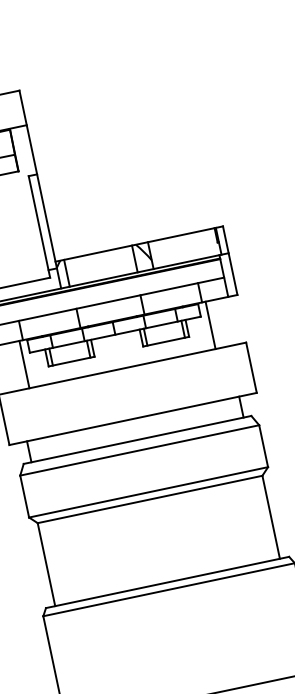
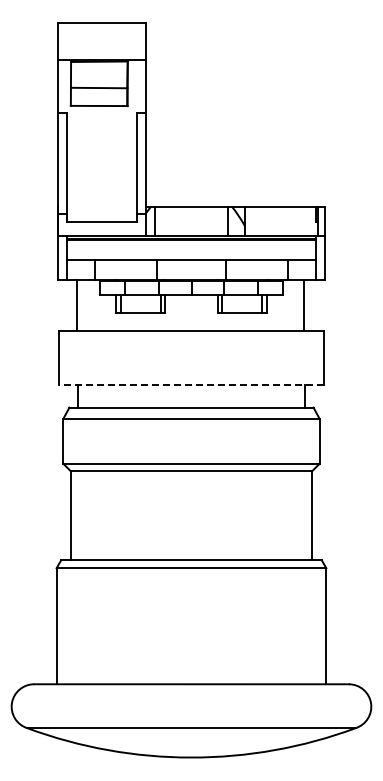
line: (210, 325) -> (304, 305), moved
line: (24, 364) -> (76, 305), moved
line: (133, 419) -> (191, 385), solid -> dashed

